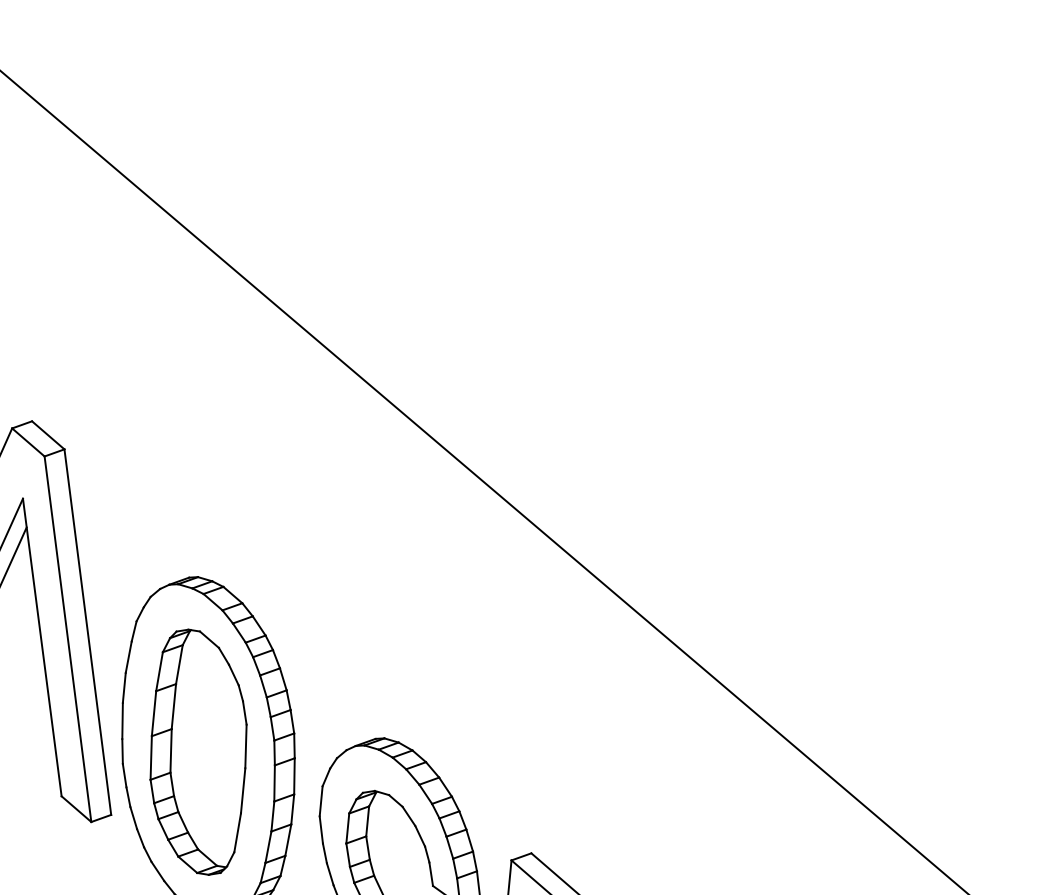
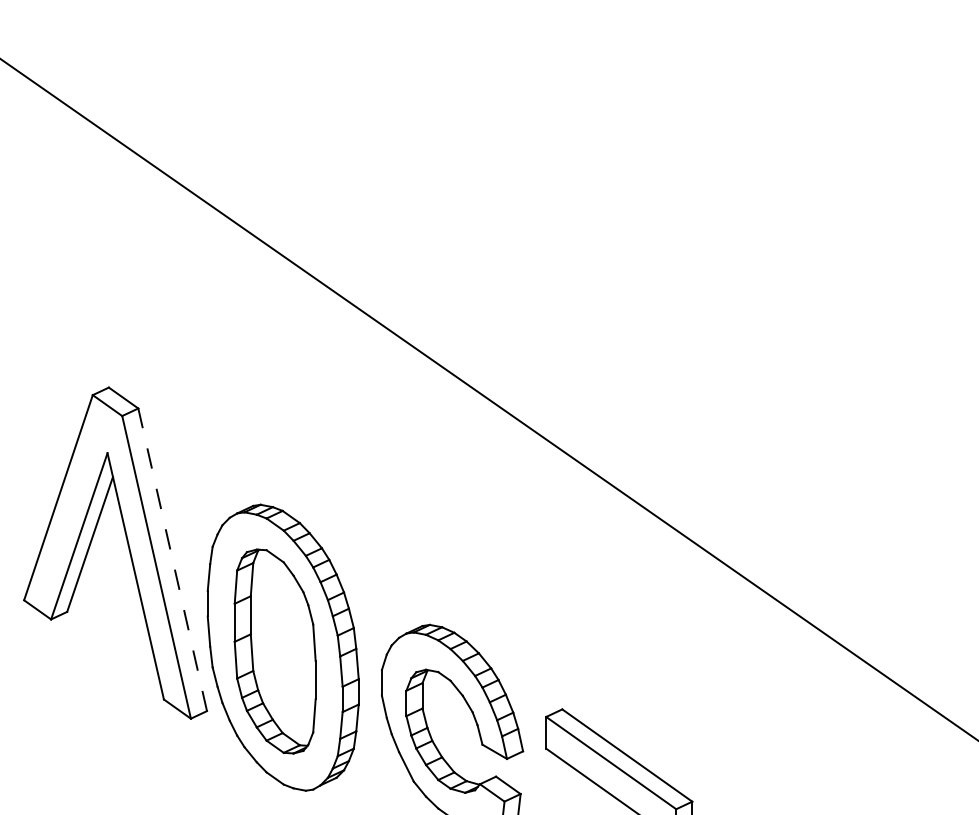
line: (87, 631) -> (172, 559), solid -> dashed

